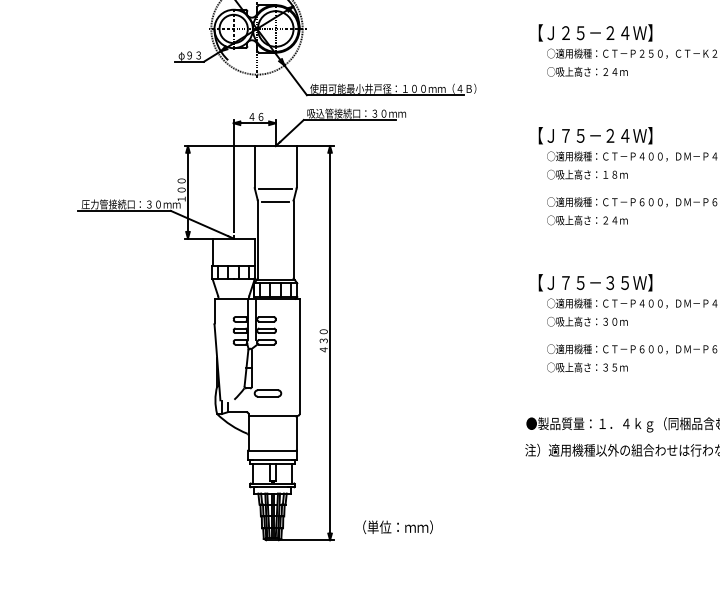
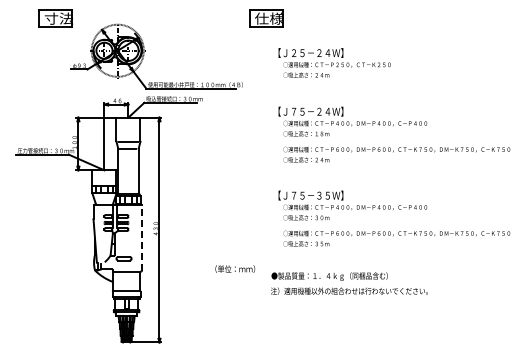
line: (300, 356) -> (142, 237), solid -> dashed
text: (398, 526) -> (235, 268), moved

